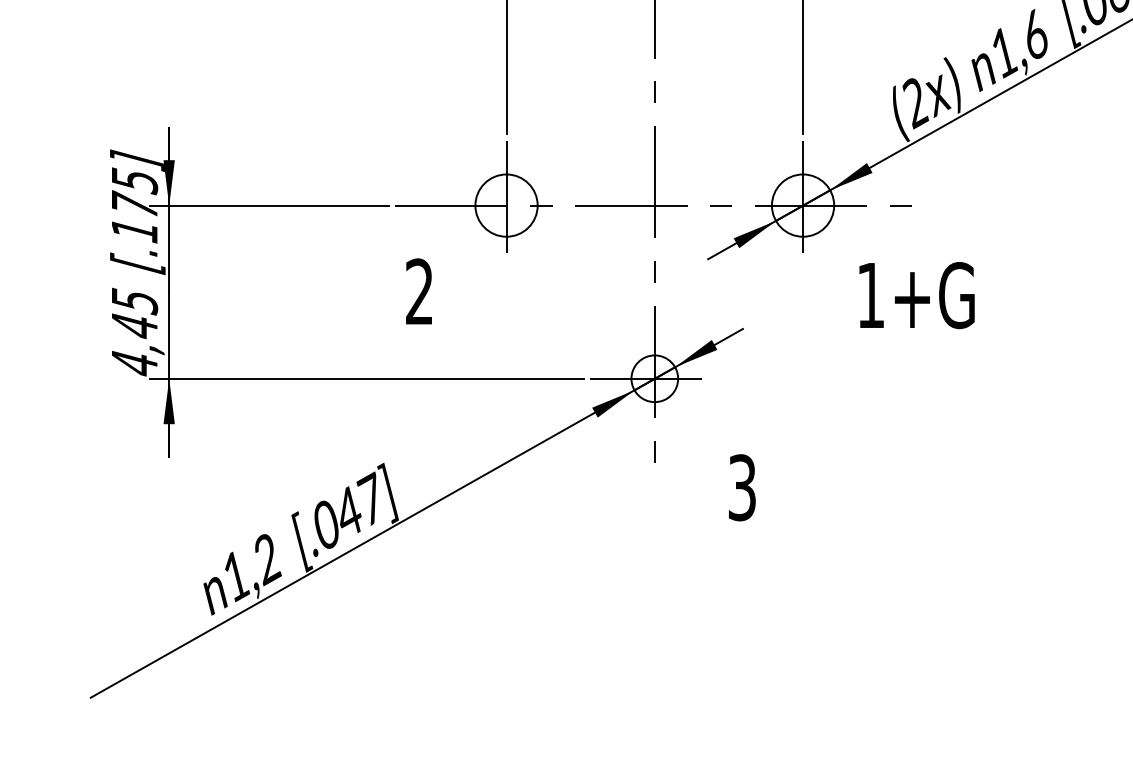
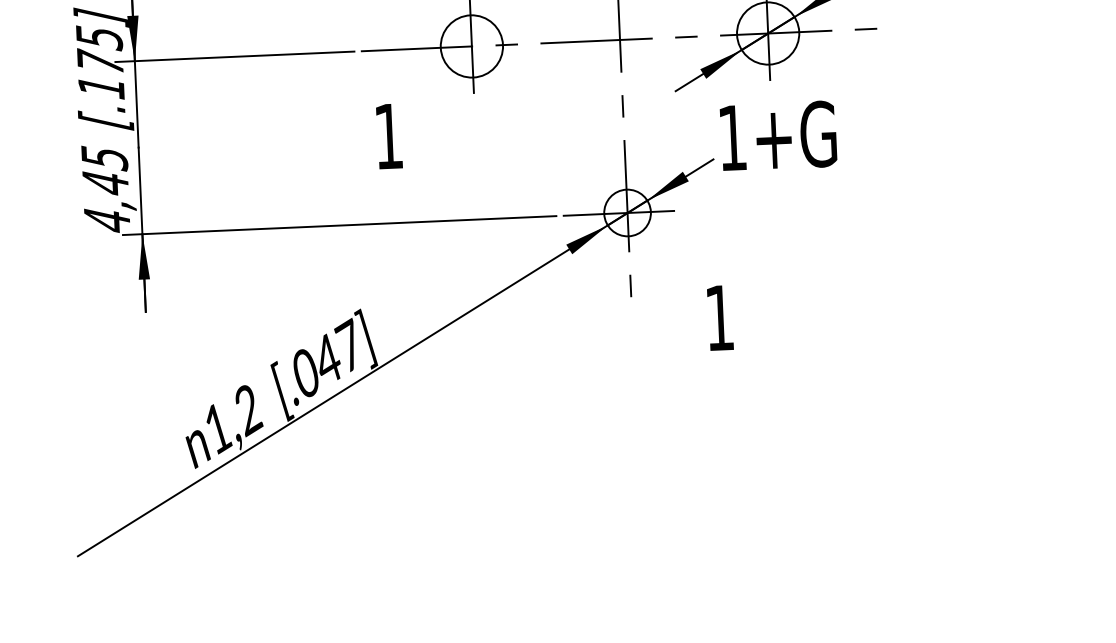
text: (419, 291) -> (388, 136), 2 -> 1
text: (916, 295) -> (778, 136), moved
text: (742, 487) -> (719, 317), 3 -> 1

